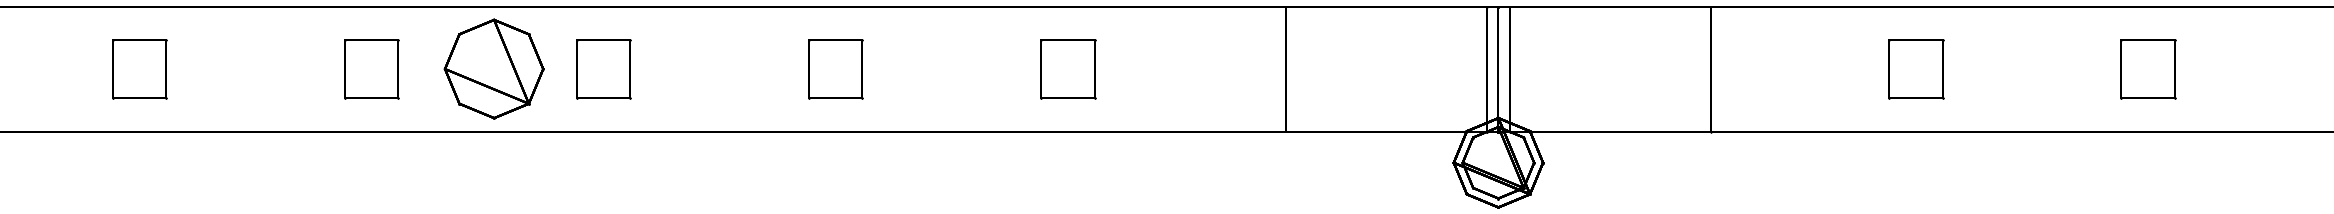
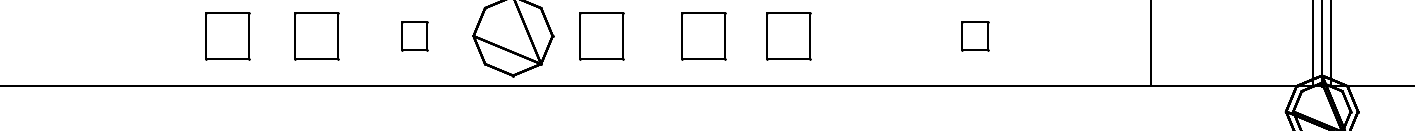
part: (250, 69) -> (316, 36), added
part: (371, 69) -> (414, 36), size x0.6
part: (730, 69) -> (703, 36), added
part: (1068, 69) -> (975, 36), size x0.6

